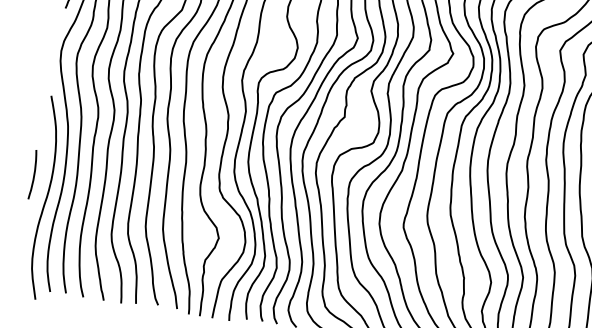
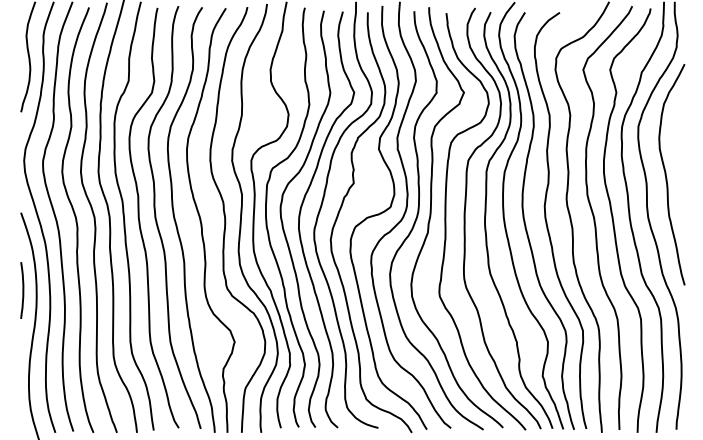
curve: (33, 174) -> (22, 290), moved

